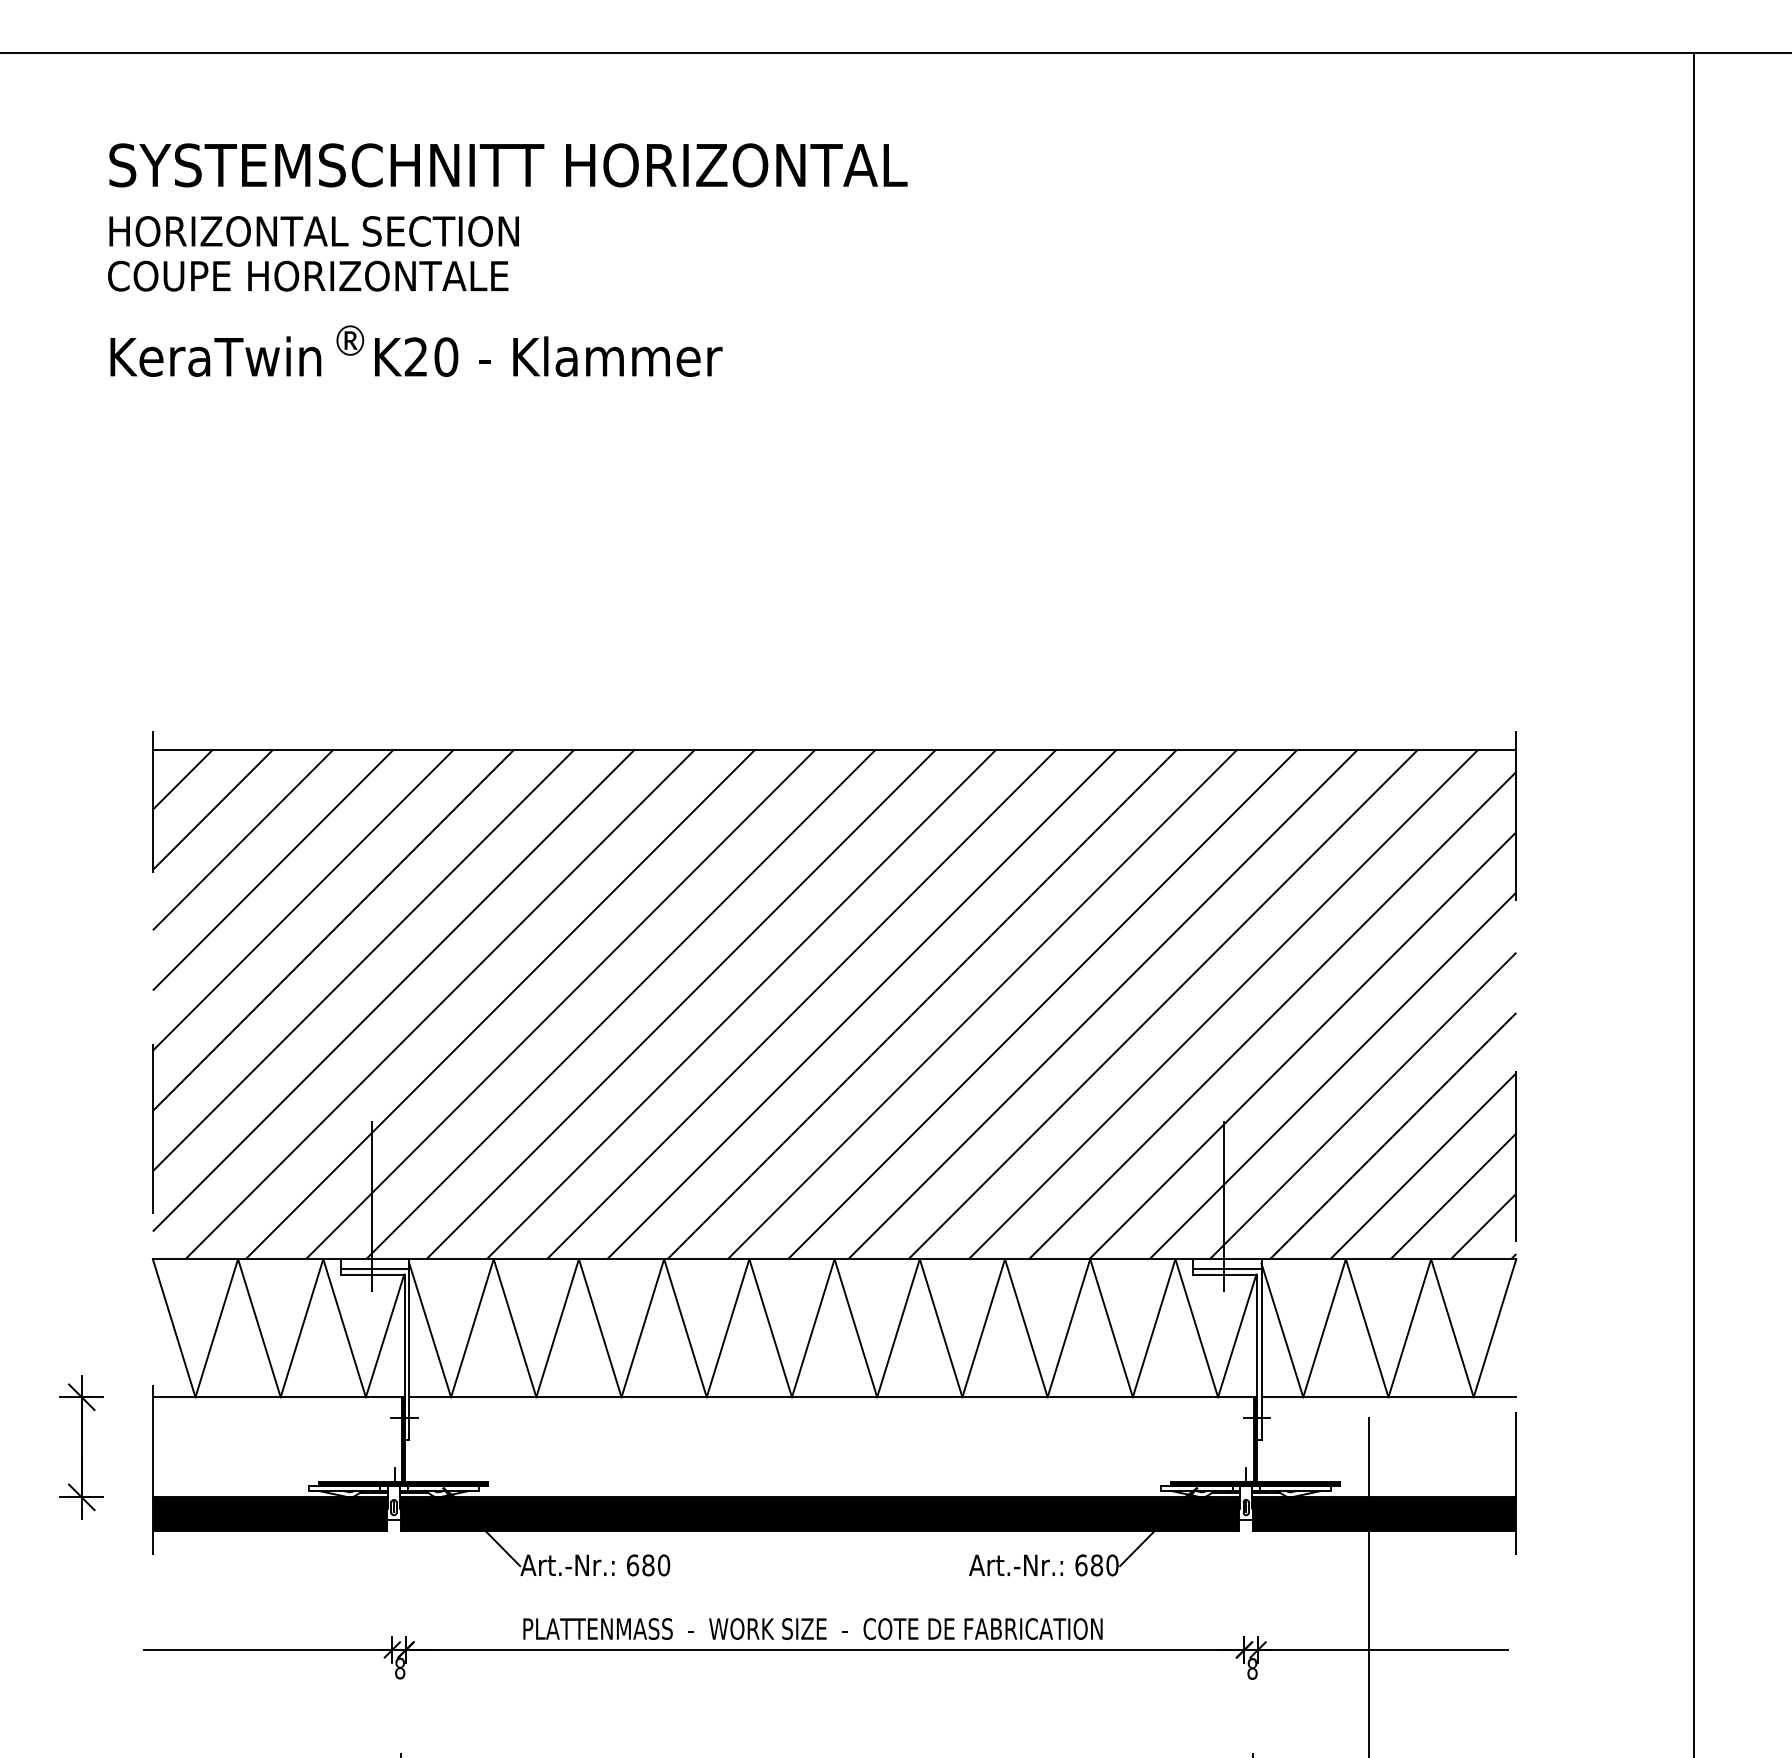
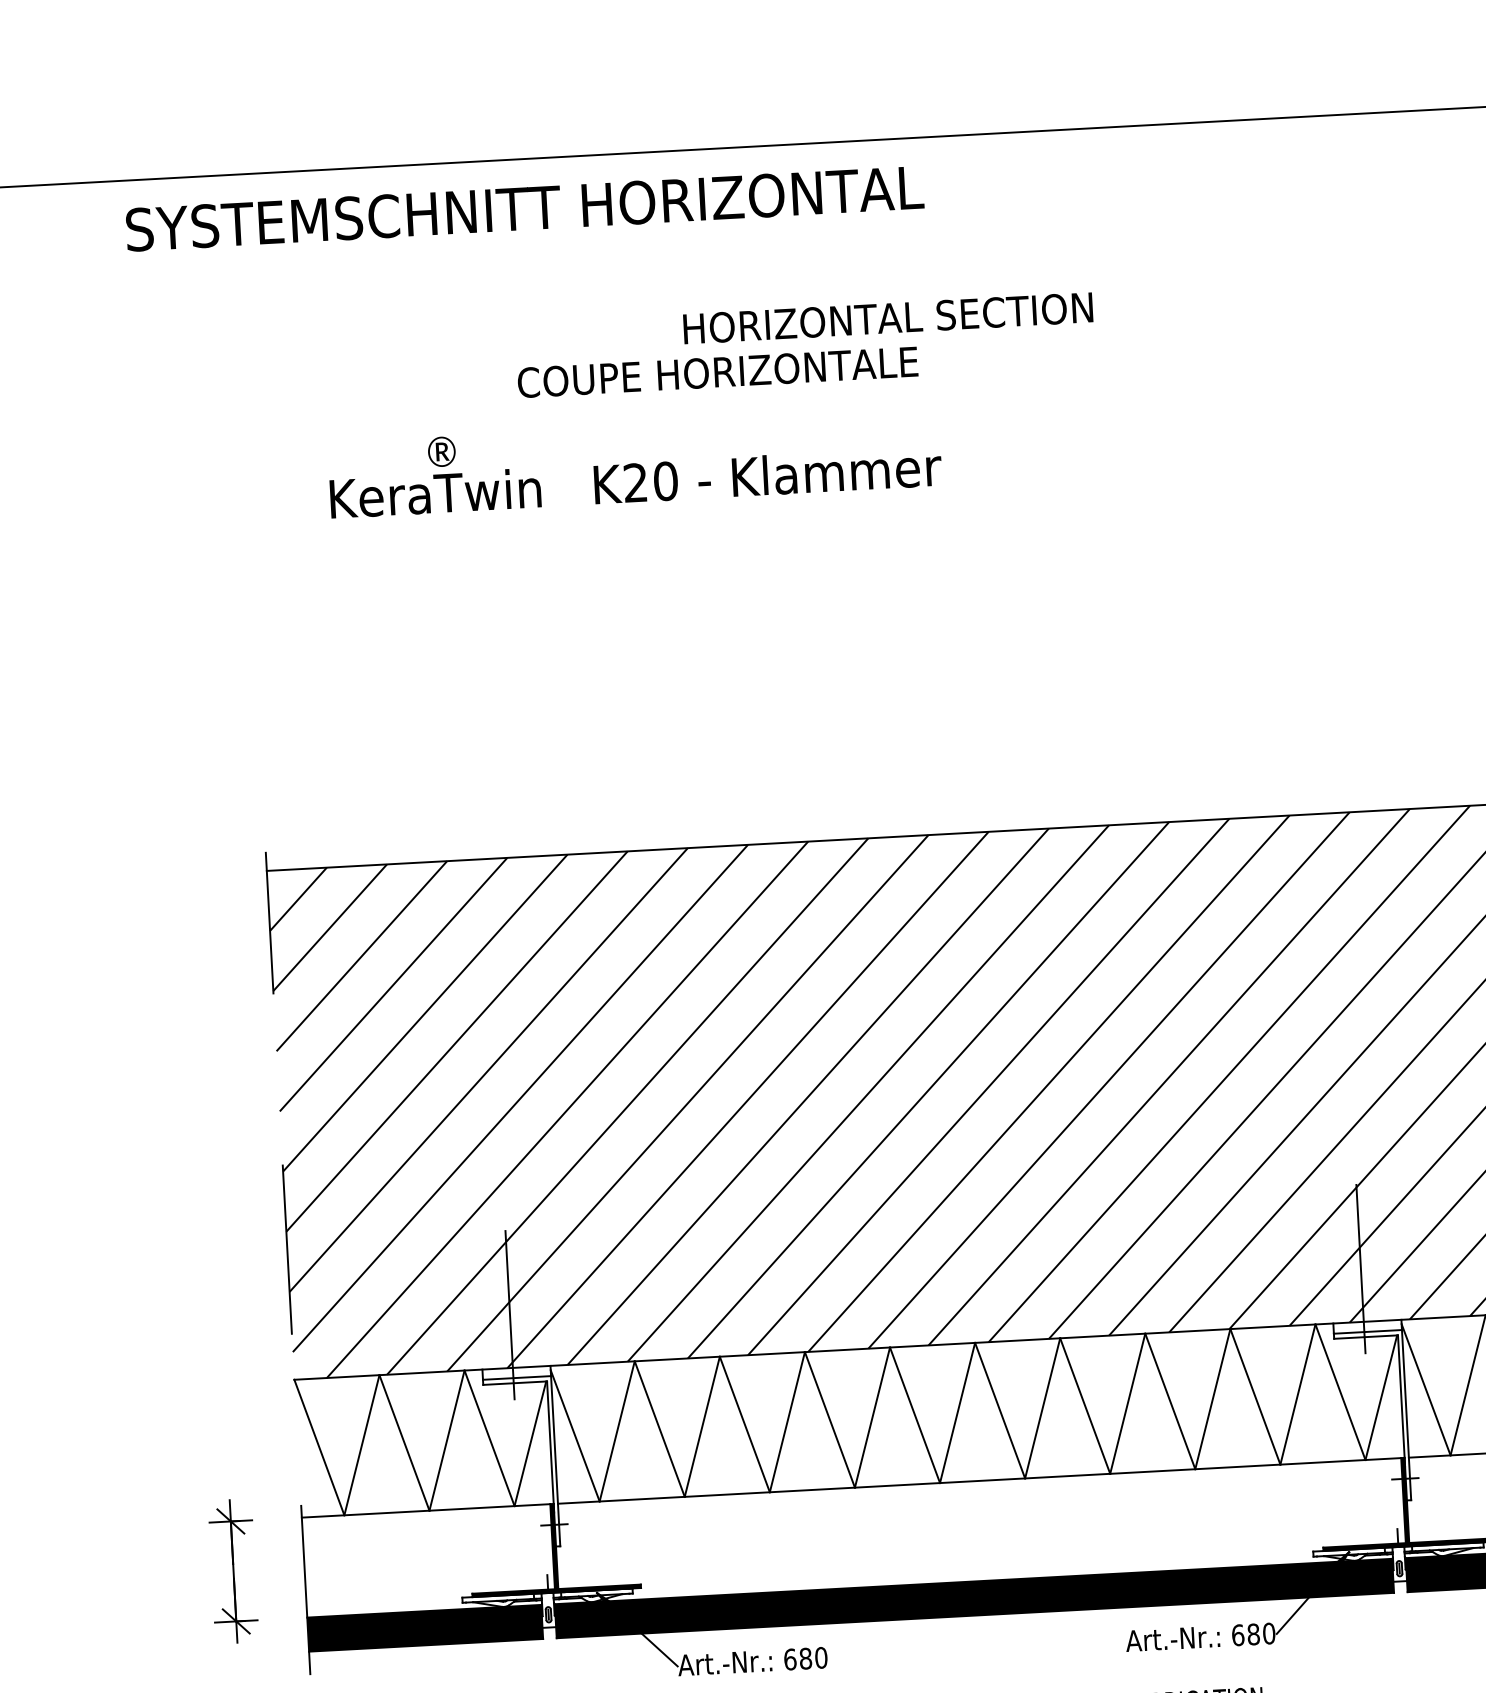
text: (508, 165) -> (525, 208), moved
text: (313, 231) -> (887, 318), moved
text: (308, 275) -> (718, 371), moved
text: (416, 356) -> (635, 482), moved

